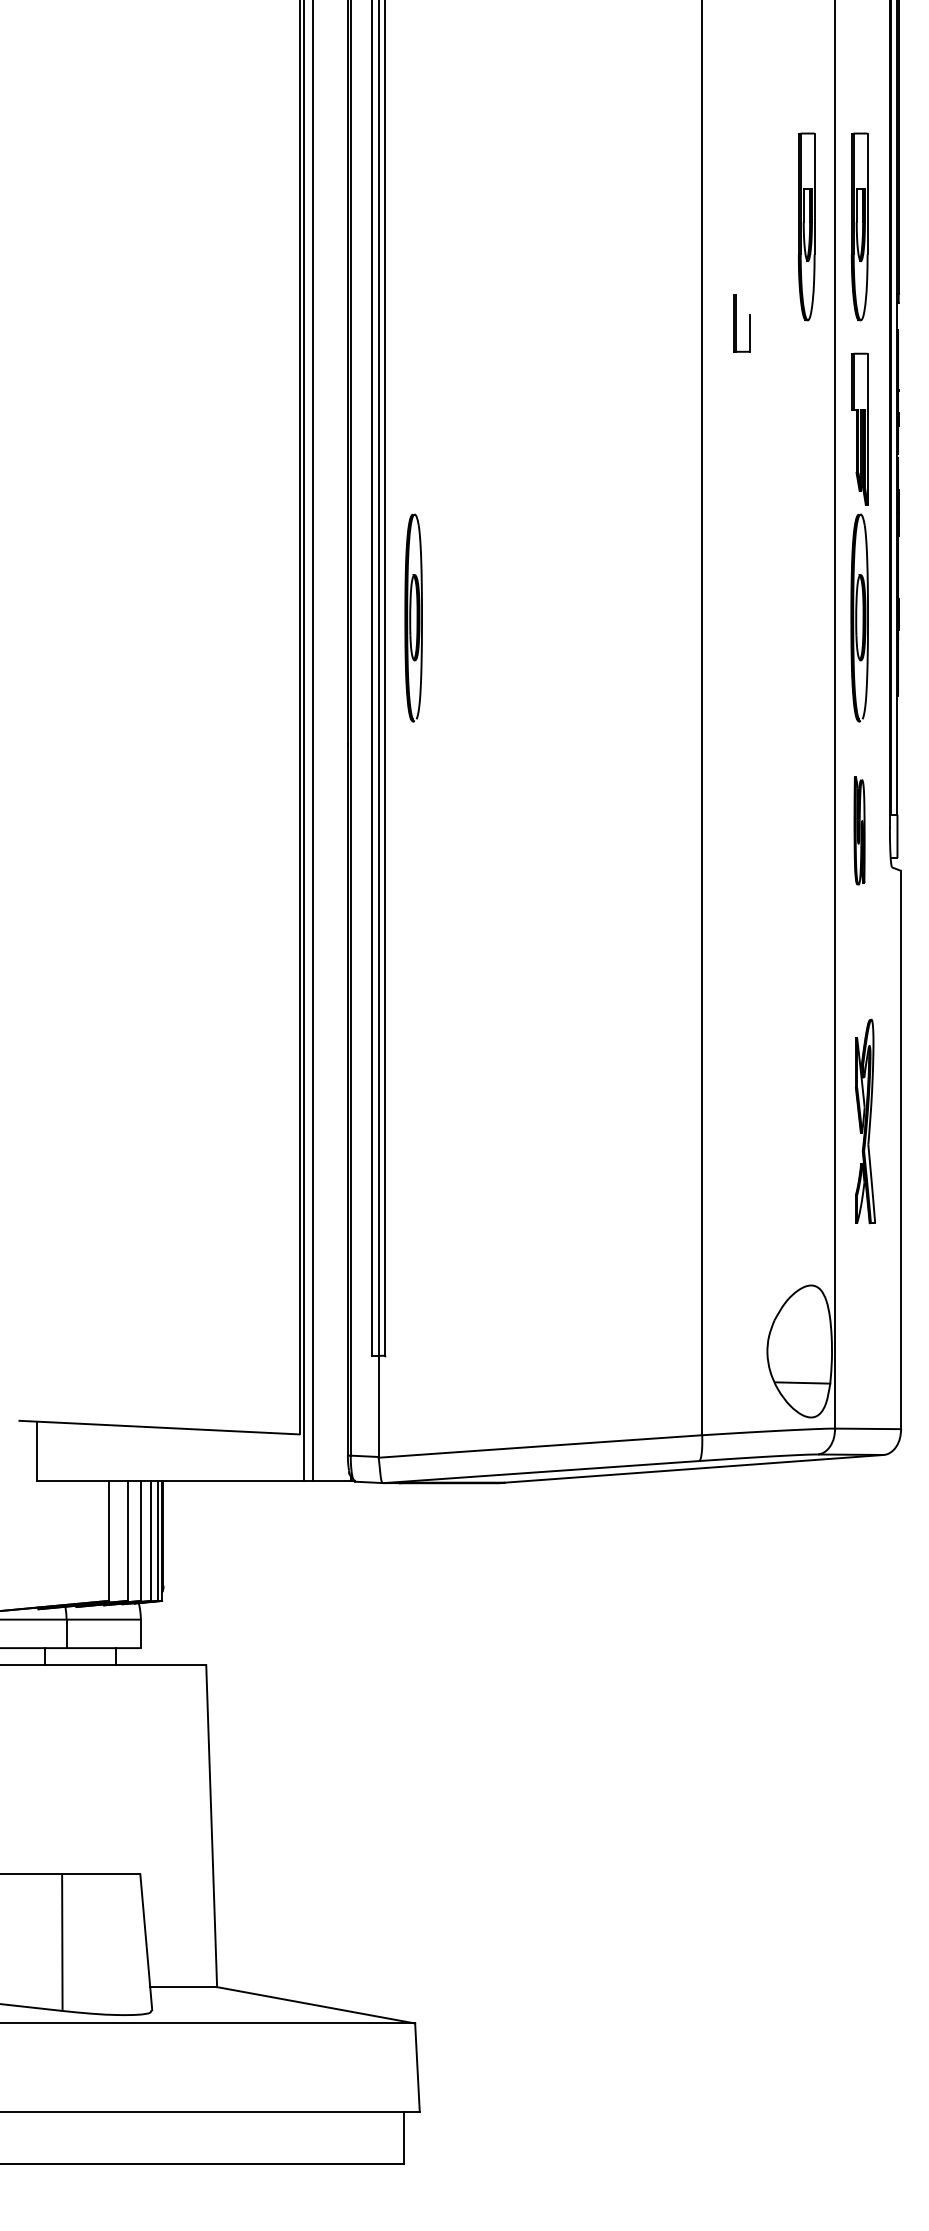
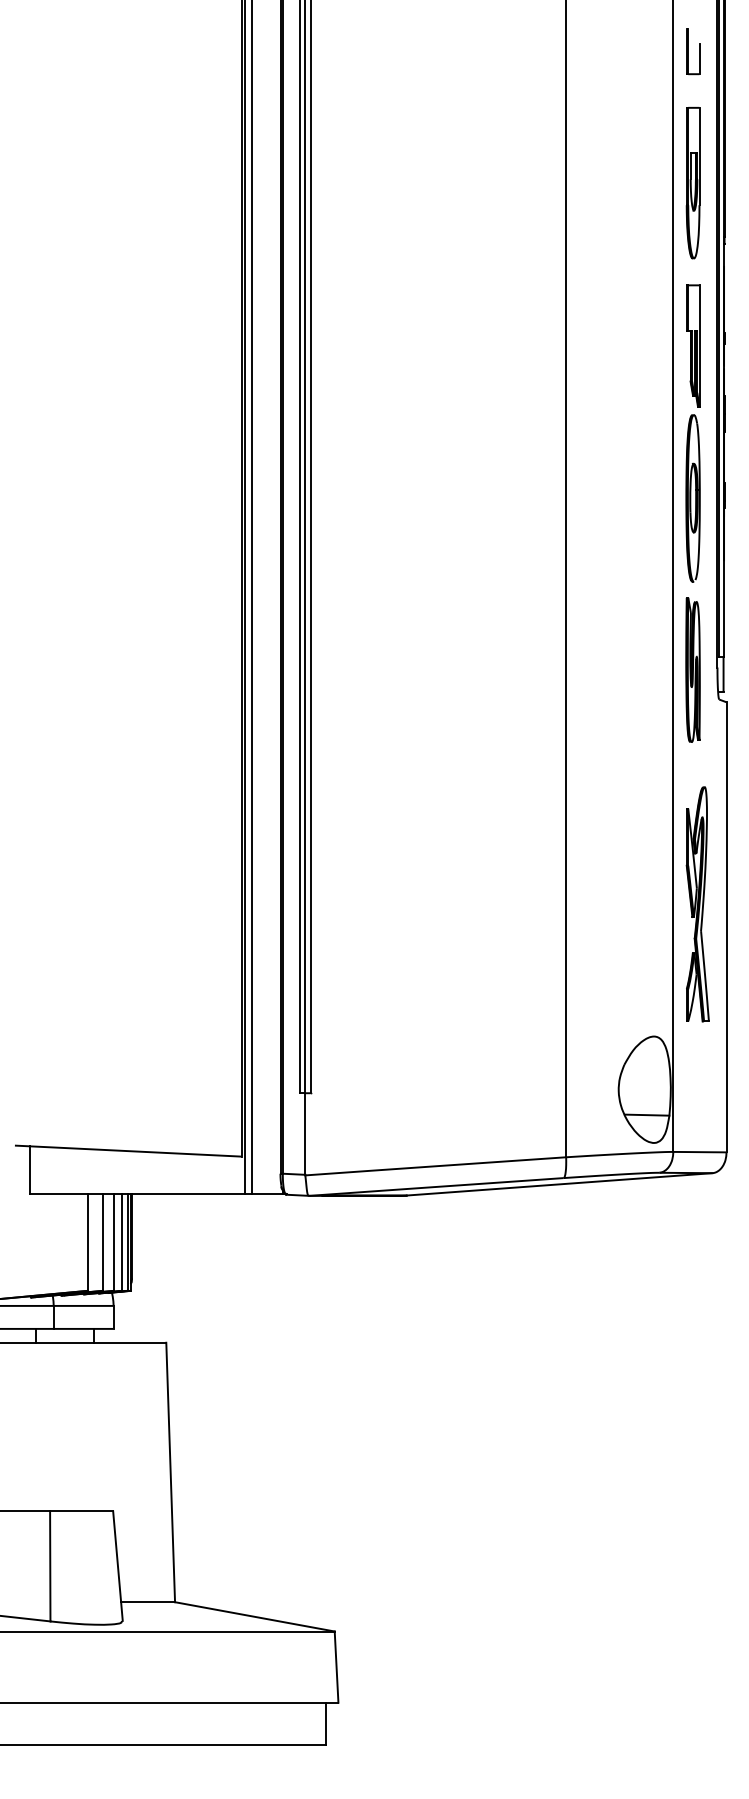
part: (806, 226) -> (650, 182), removed
part: (741, 323) -> (692, 51), moved
part: (413, 617) -> (333, 498), removed
part: (859, 830) -> (692, 669), size x1.67
part: (865, 1121) -> (697, 904), size x1.43

